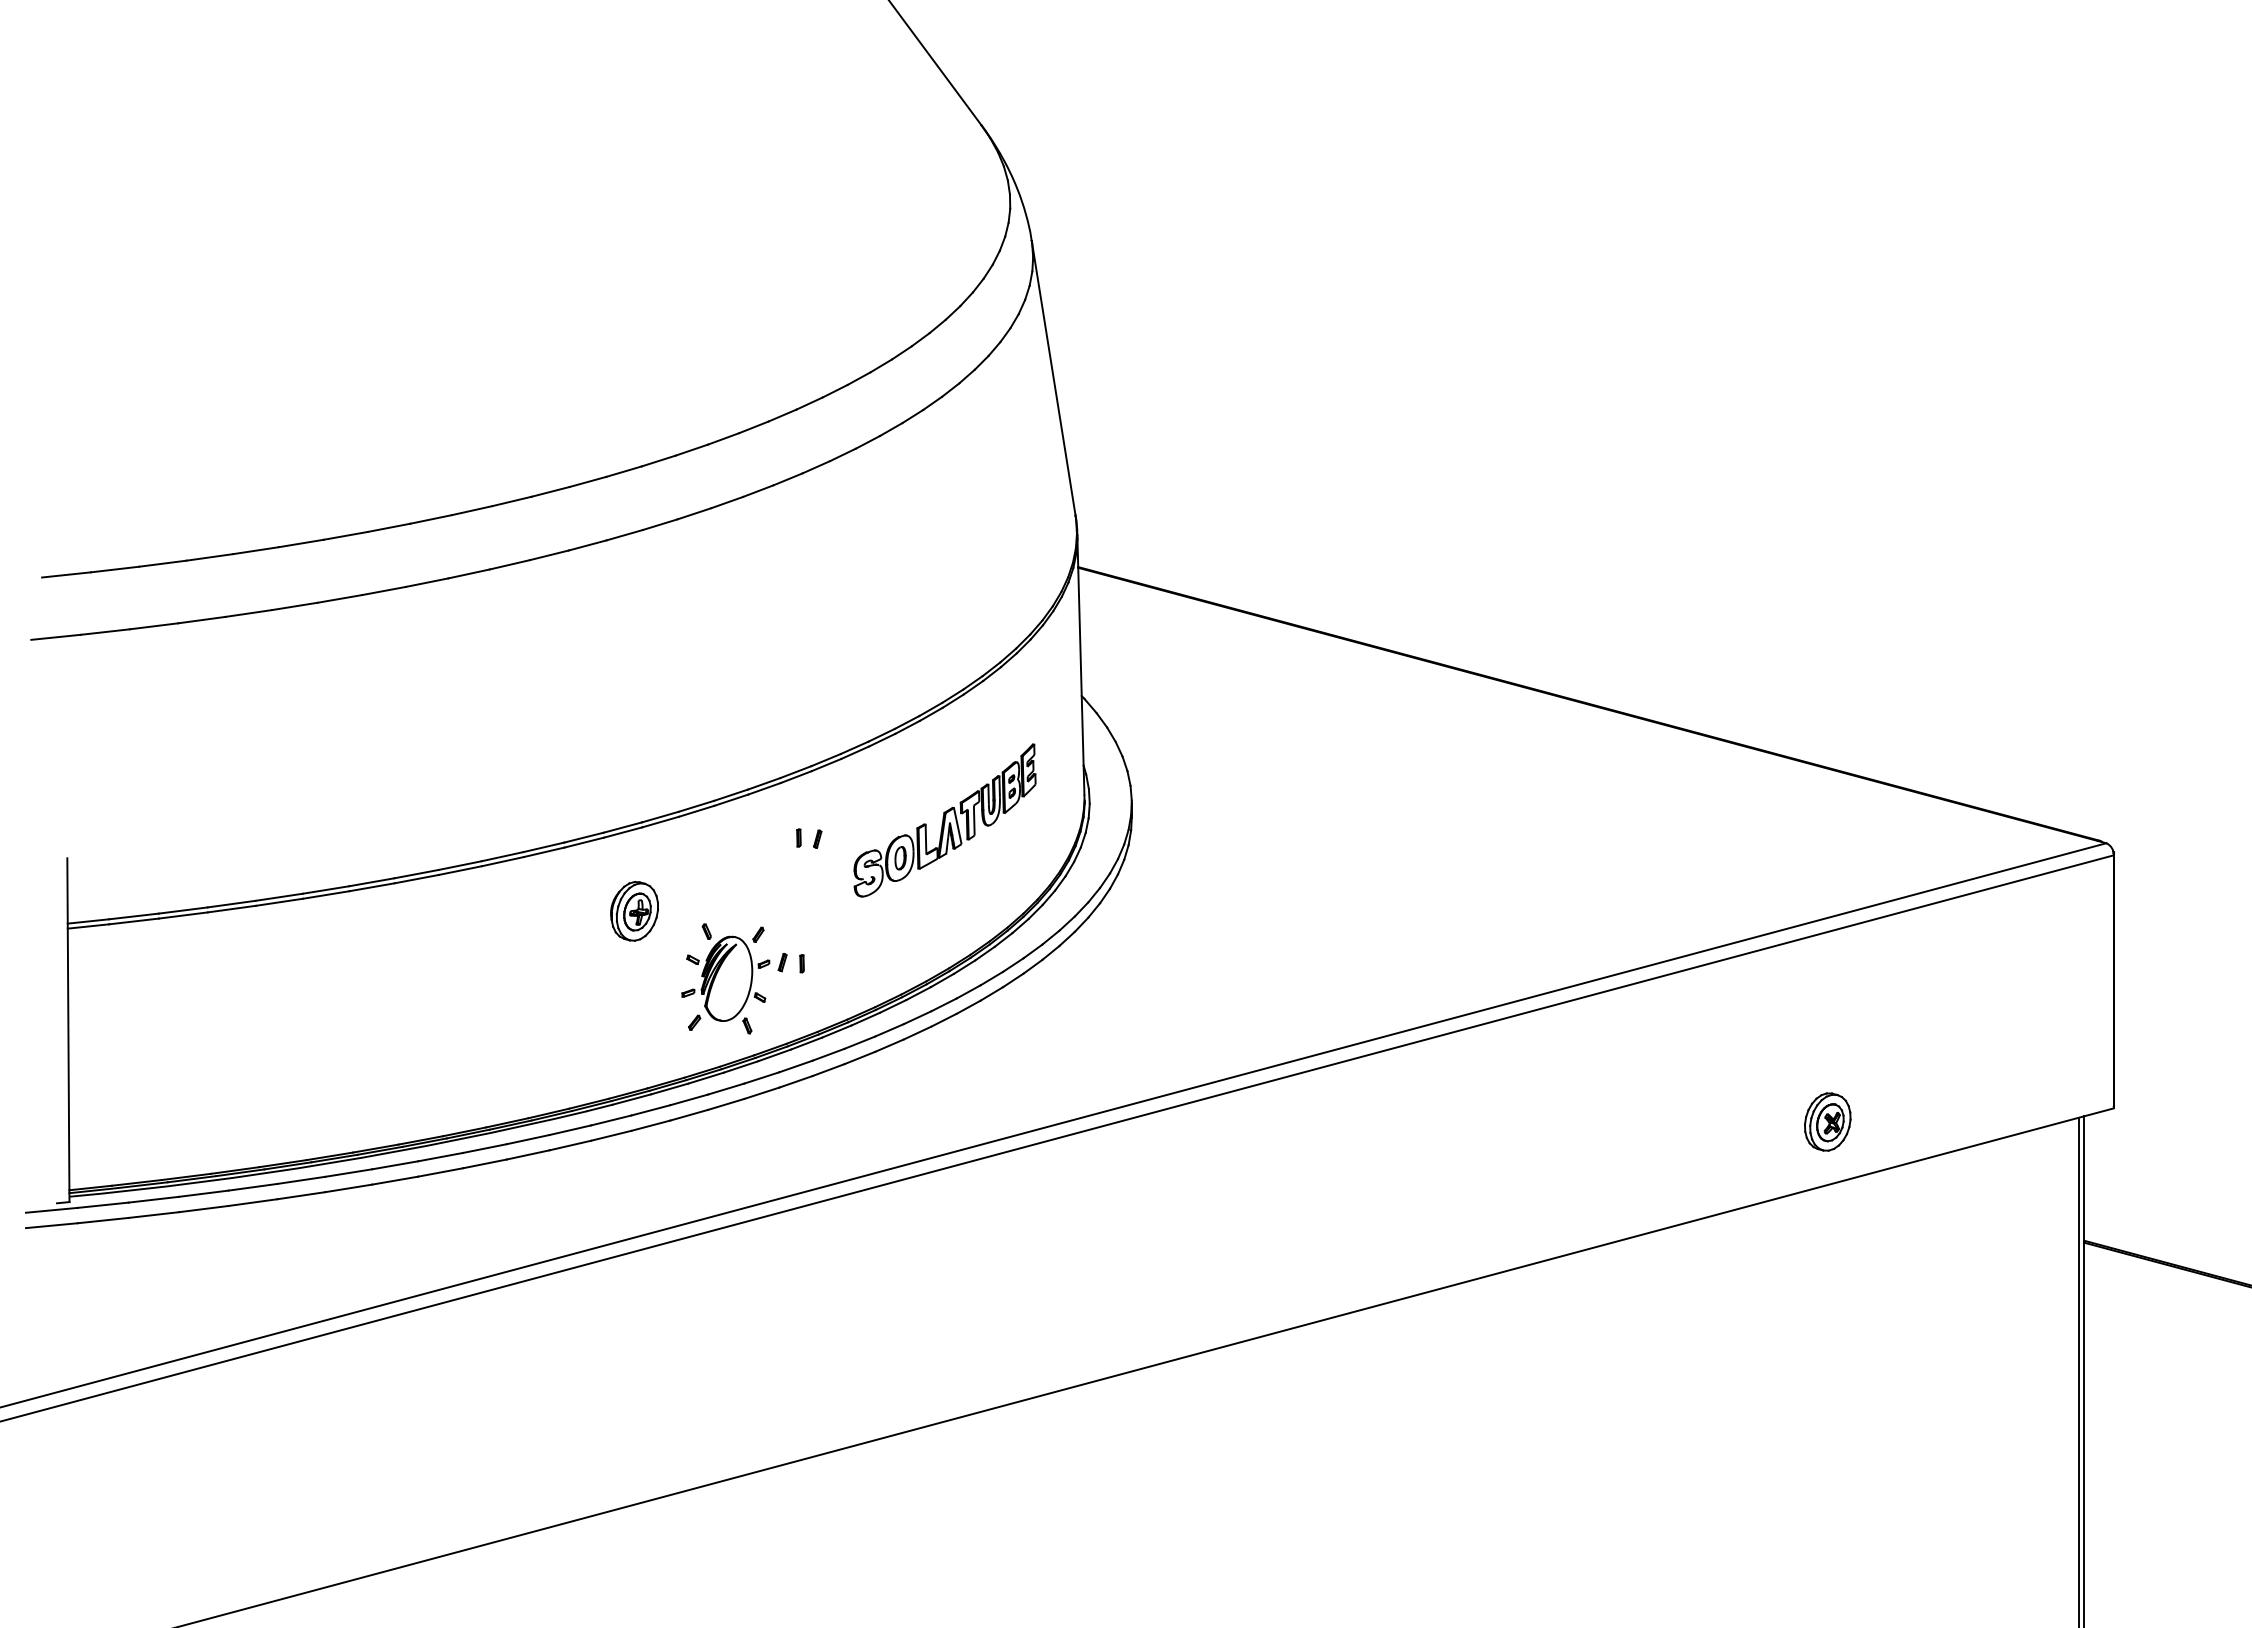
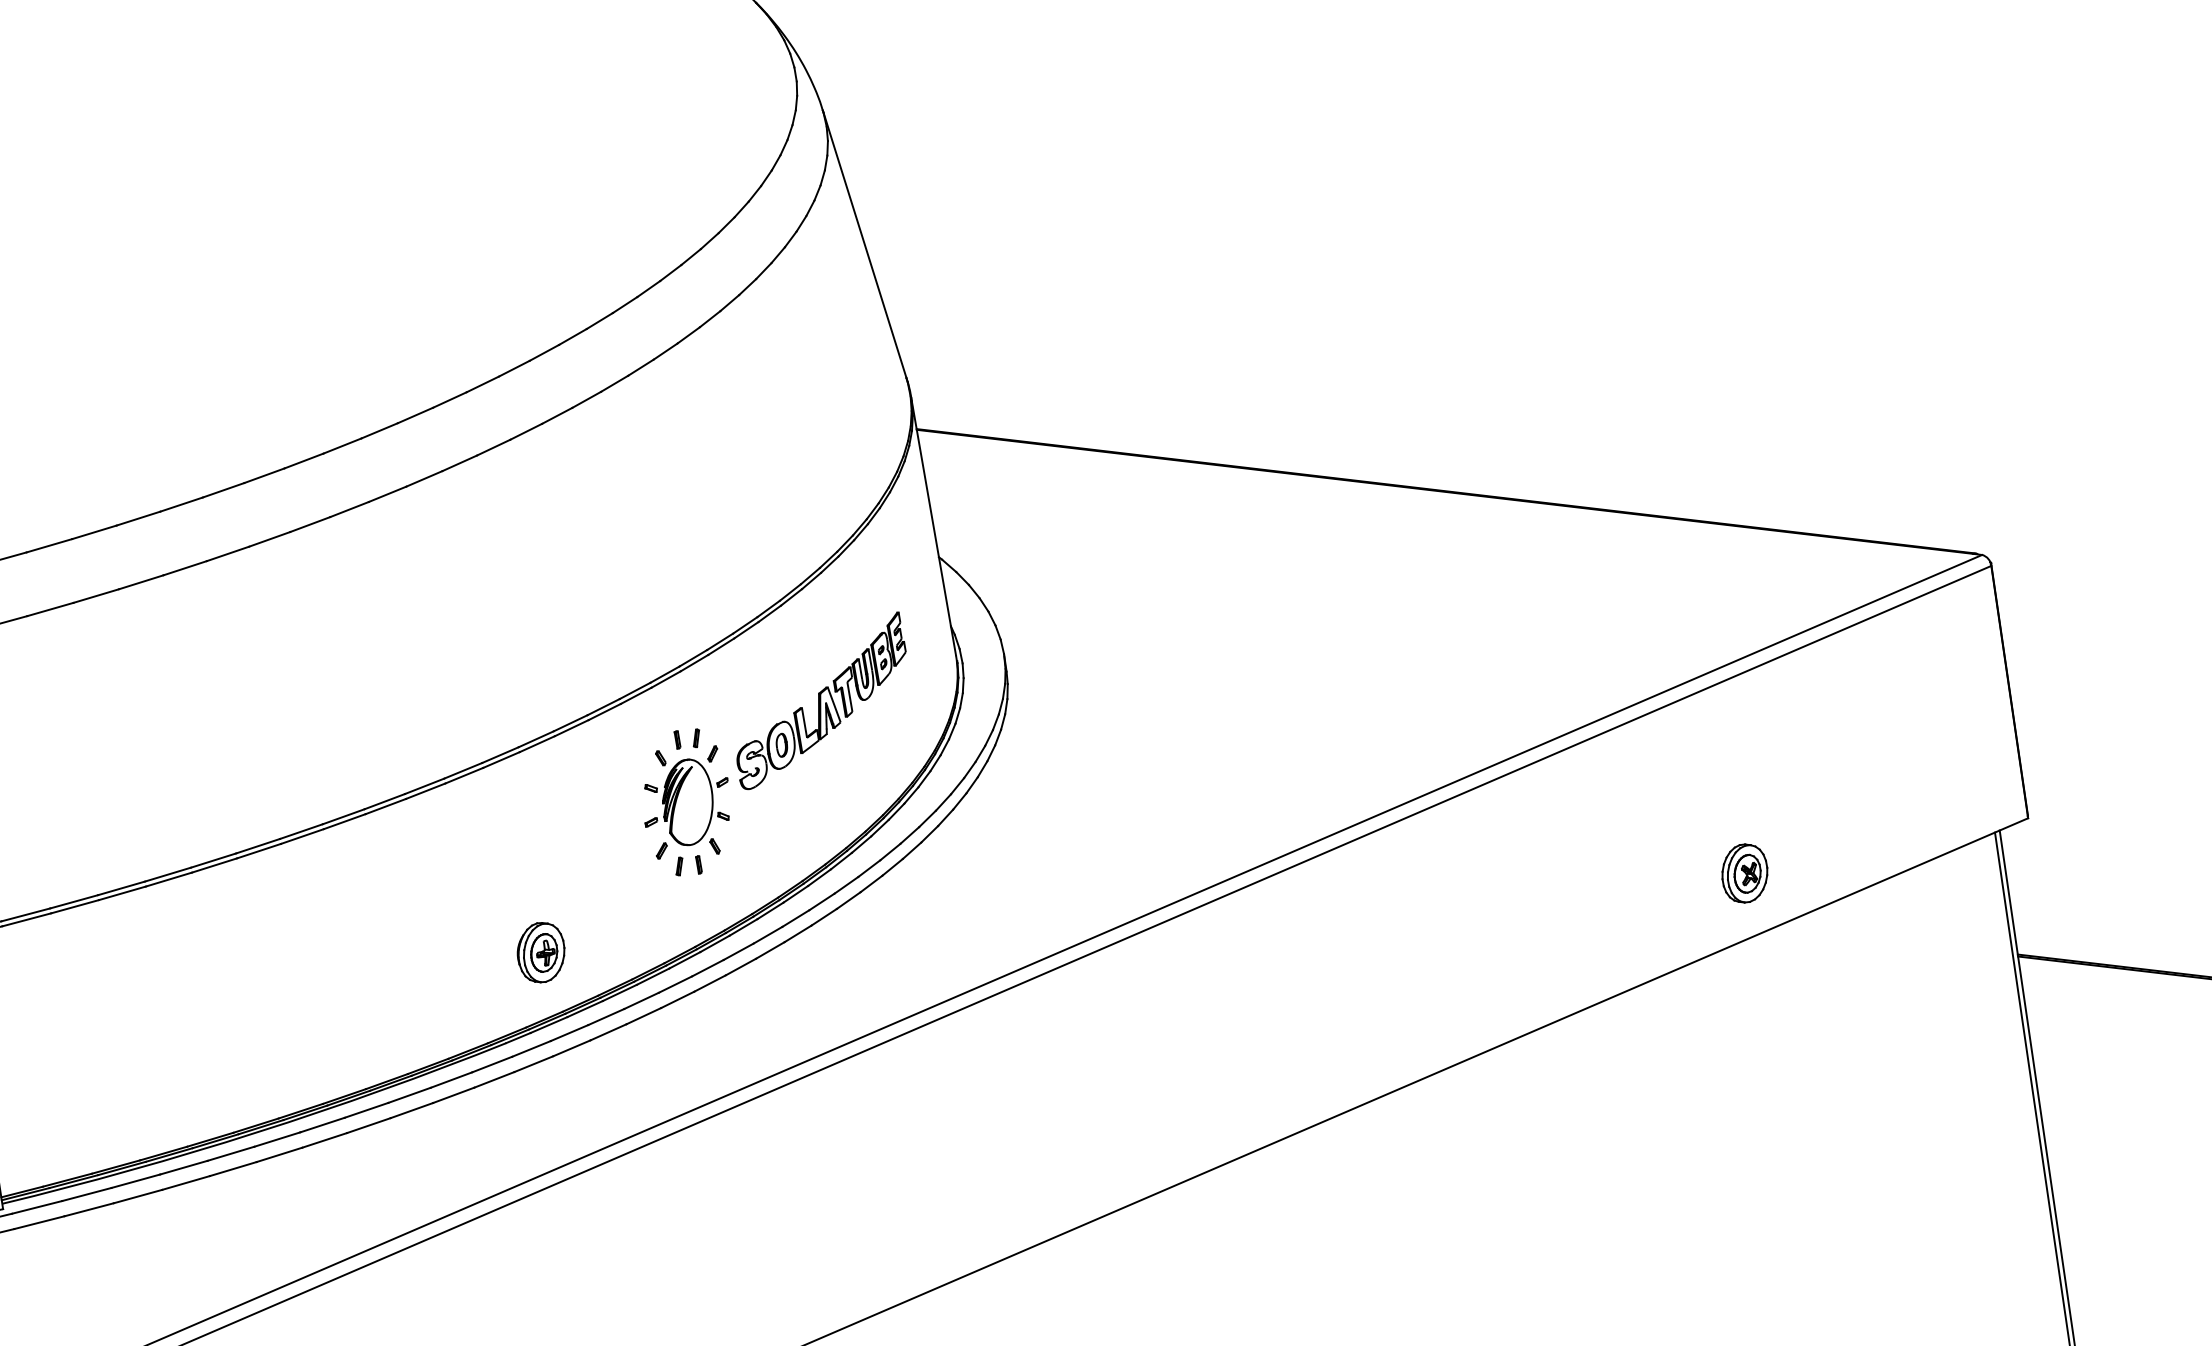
part: (634, 911) -> (541, 952), moved
part: (725, 978) -> (686, 802), moved

